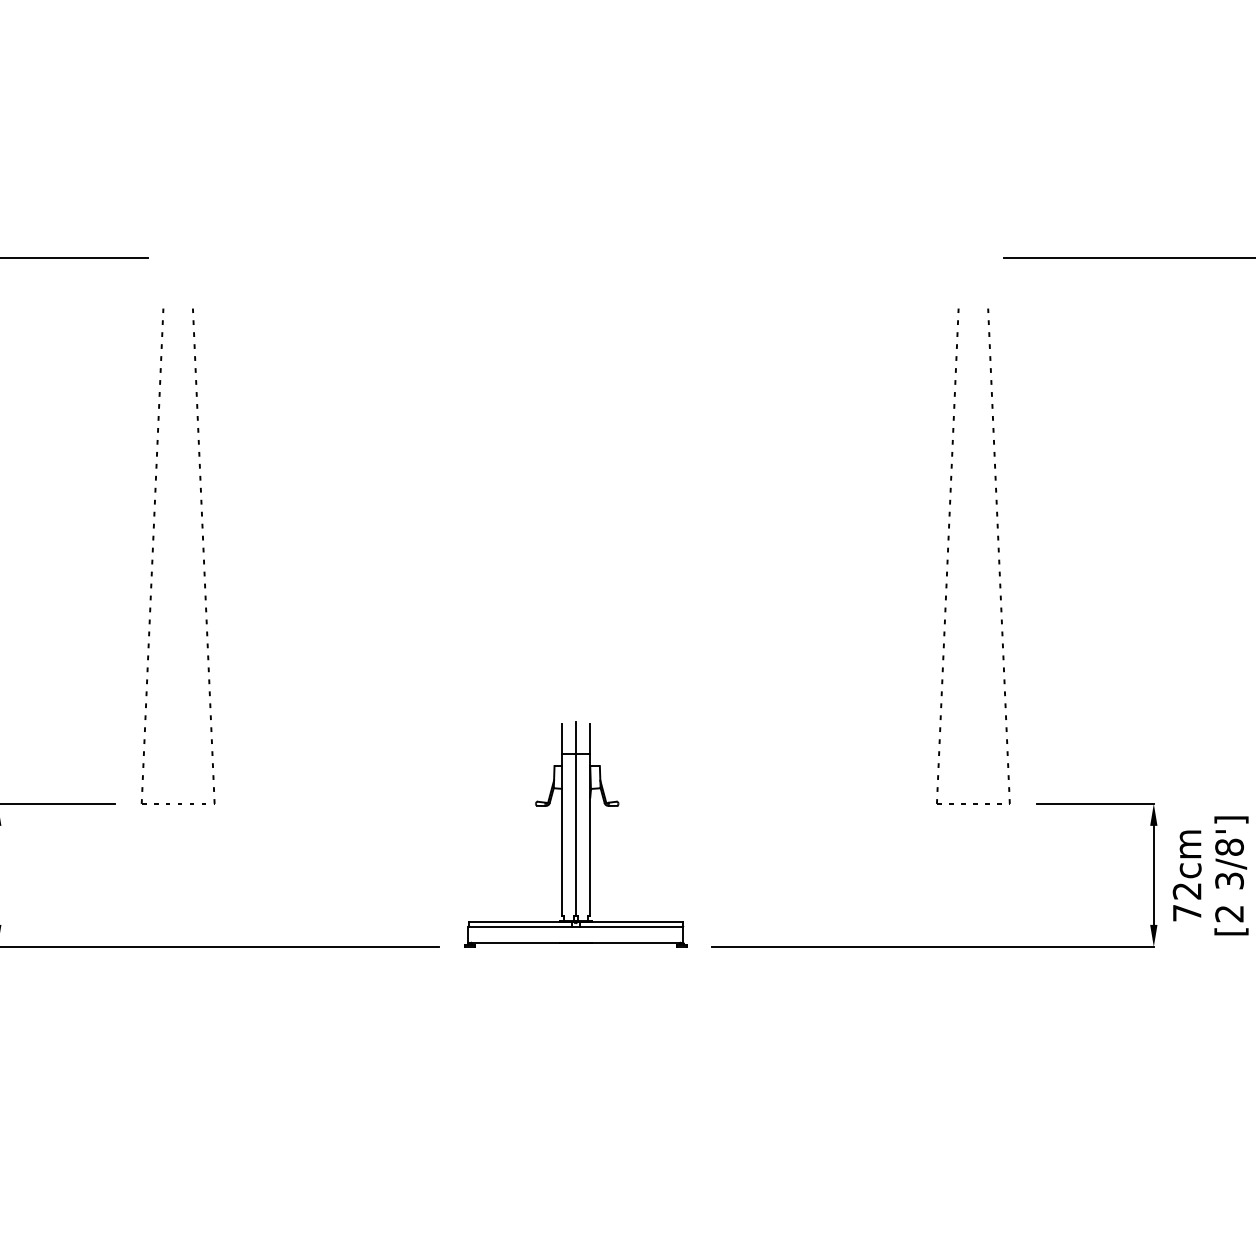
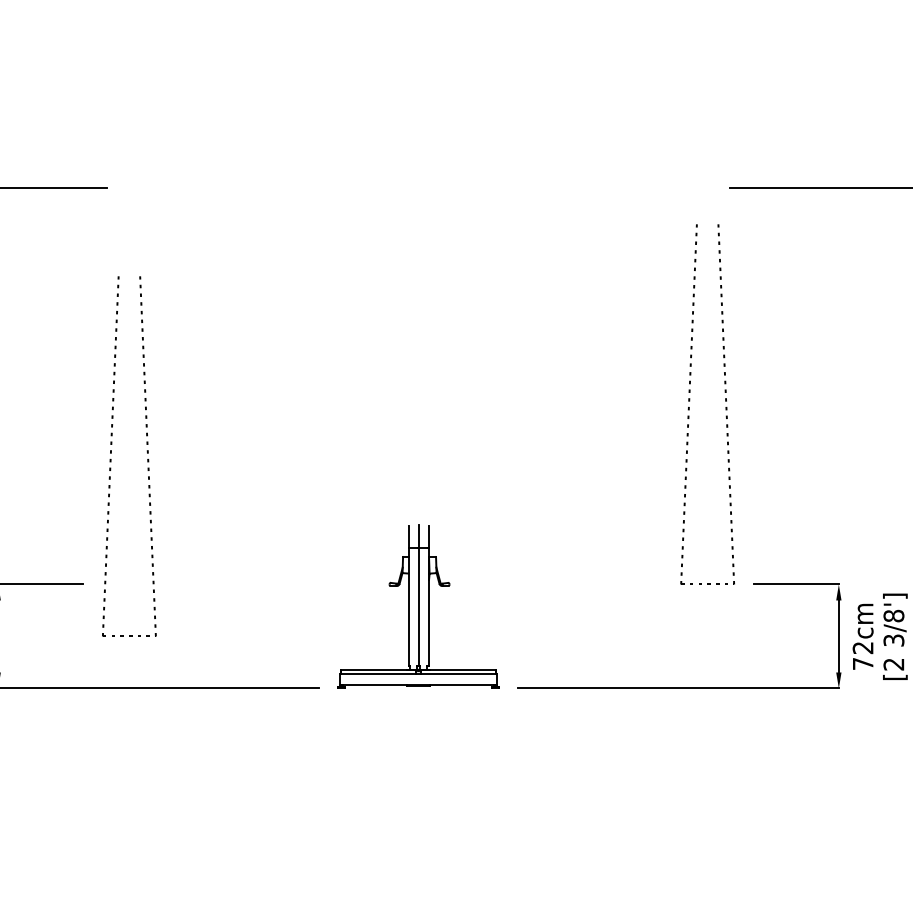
part: (201, 549) -> (146, 451), moved

